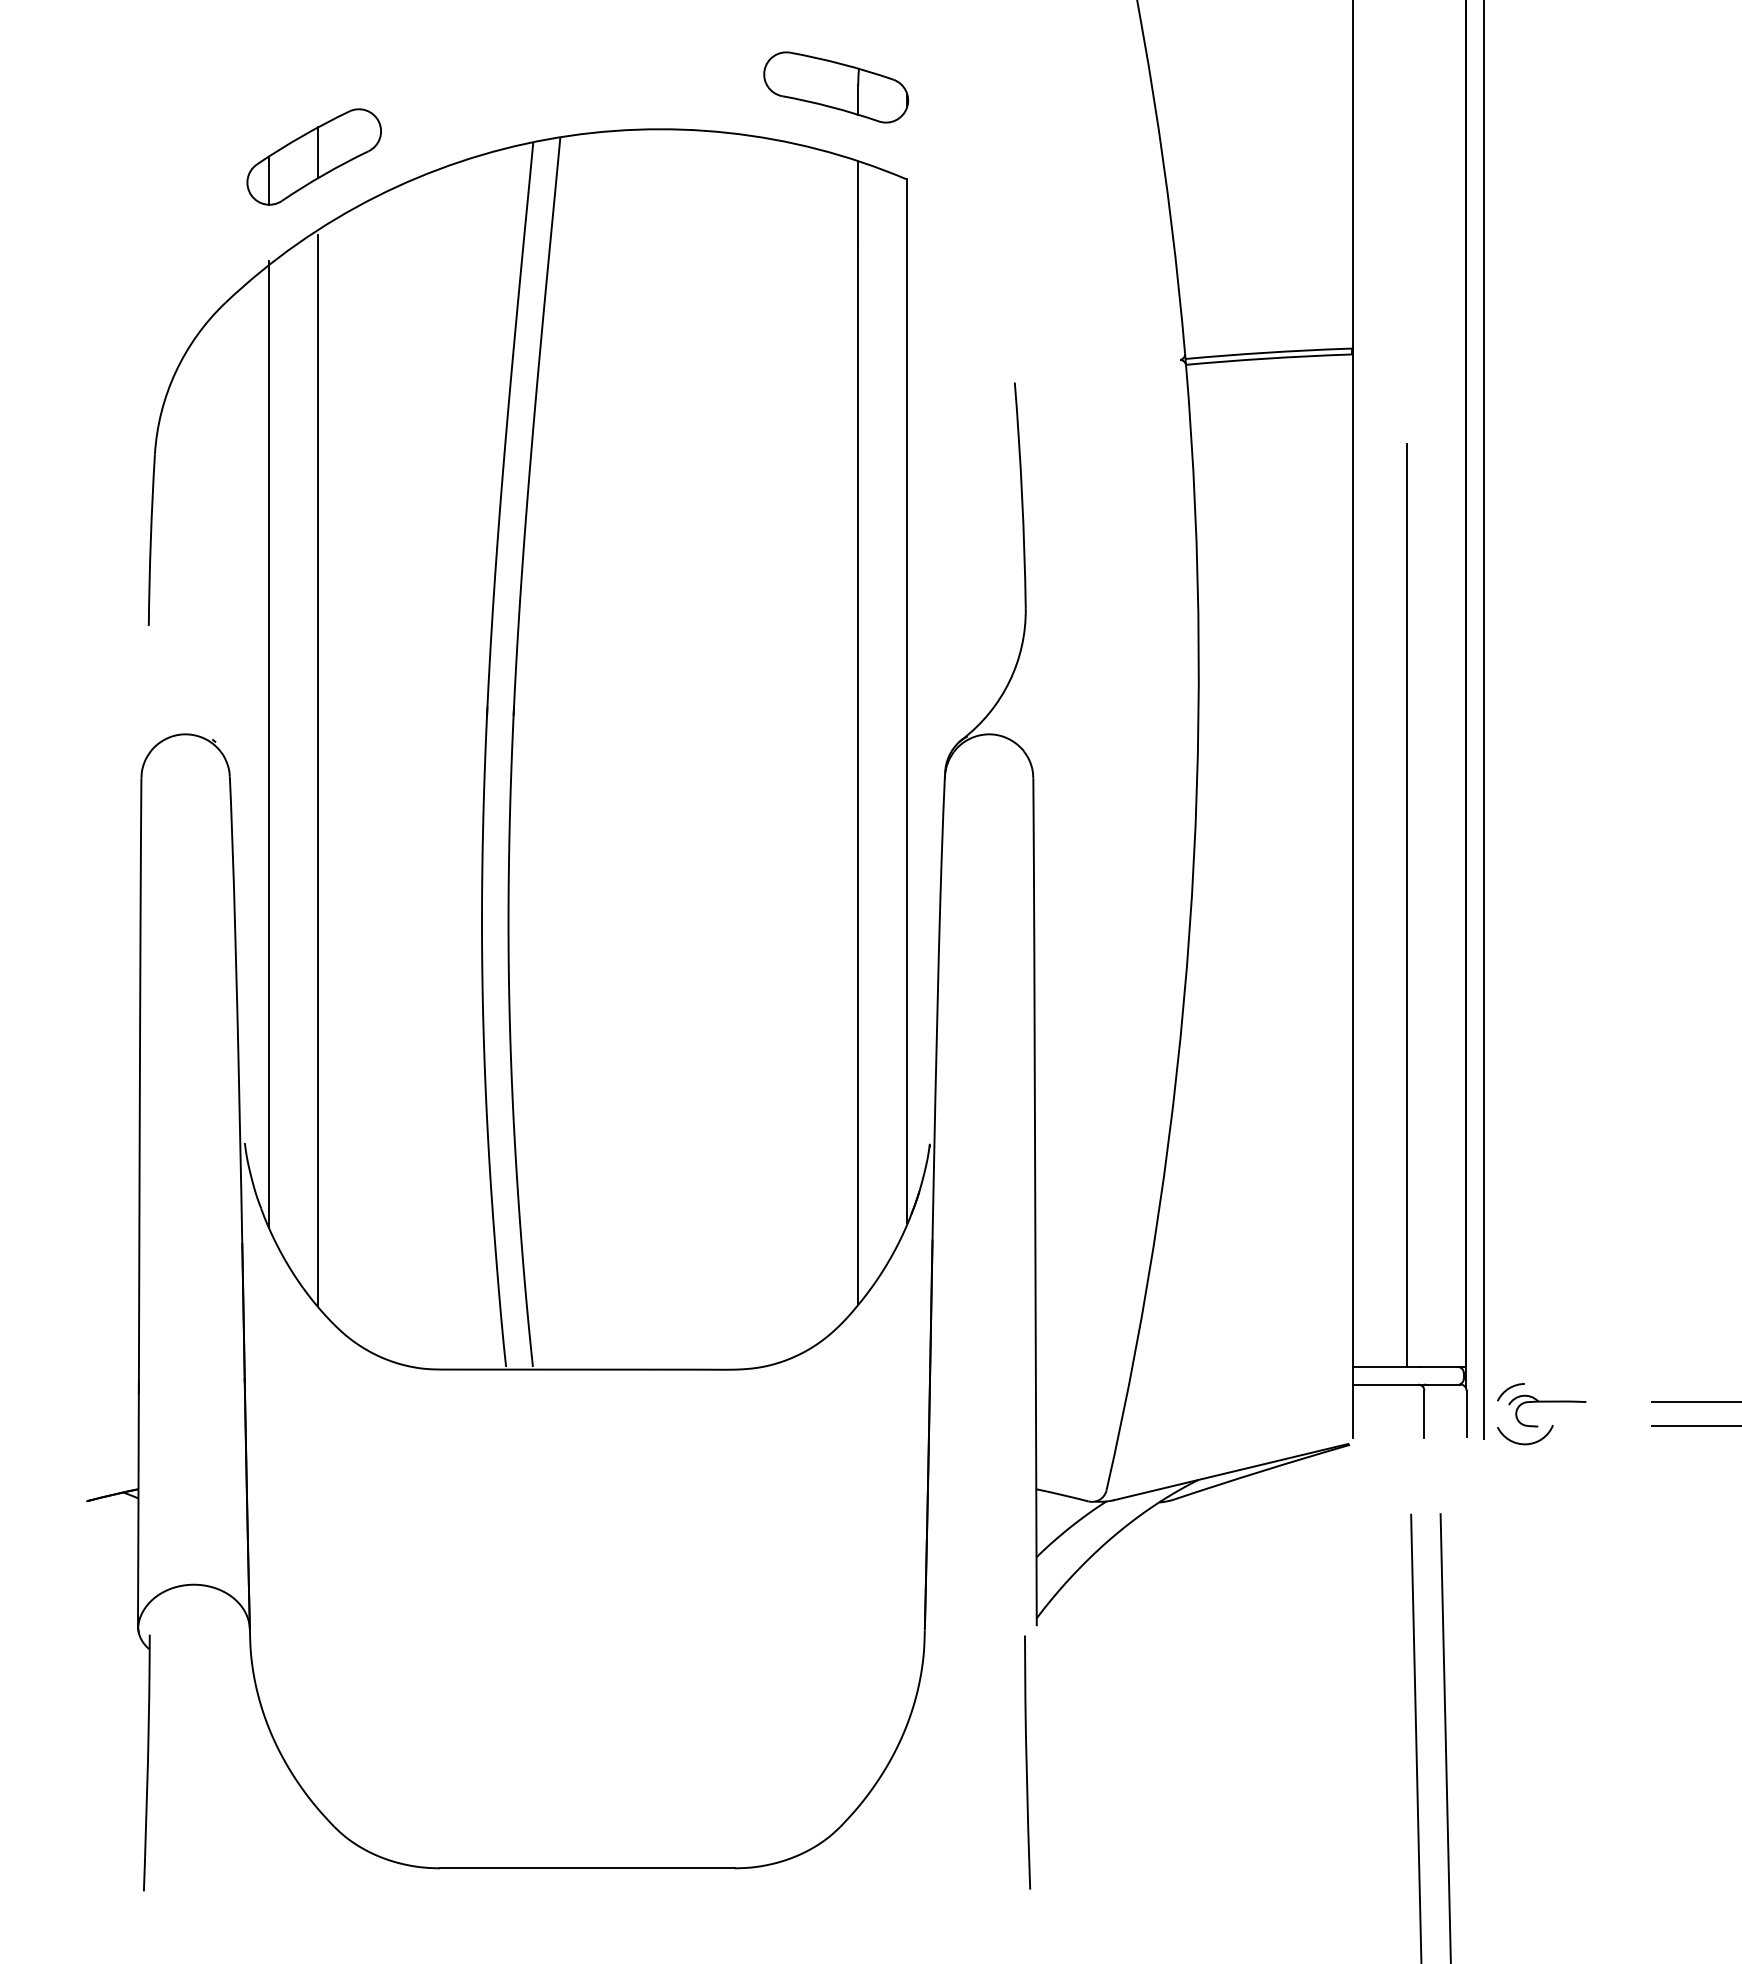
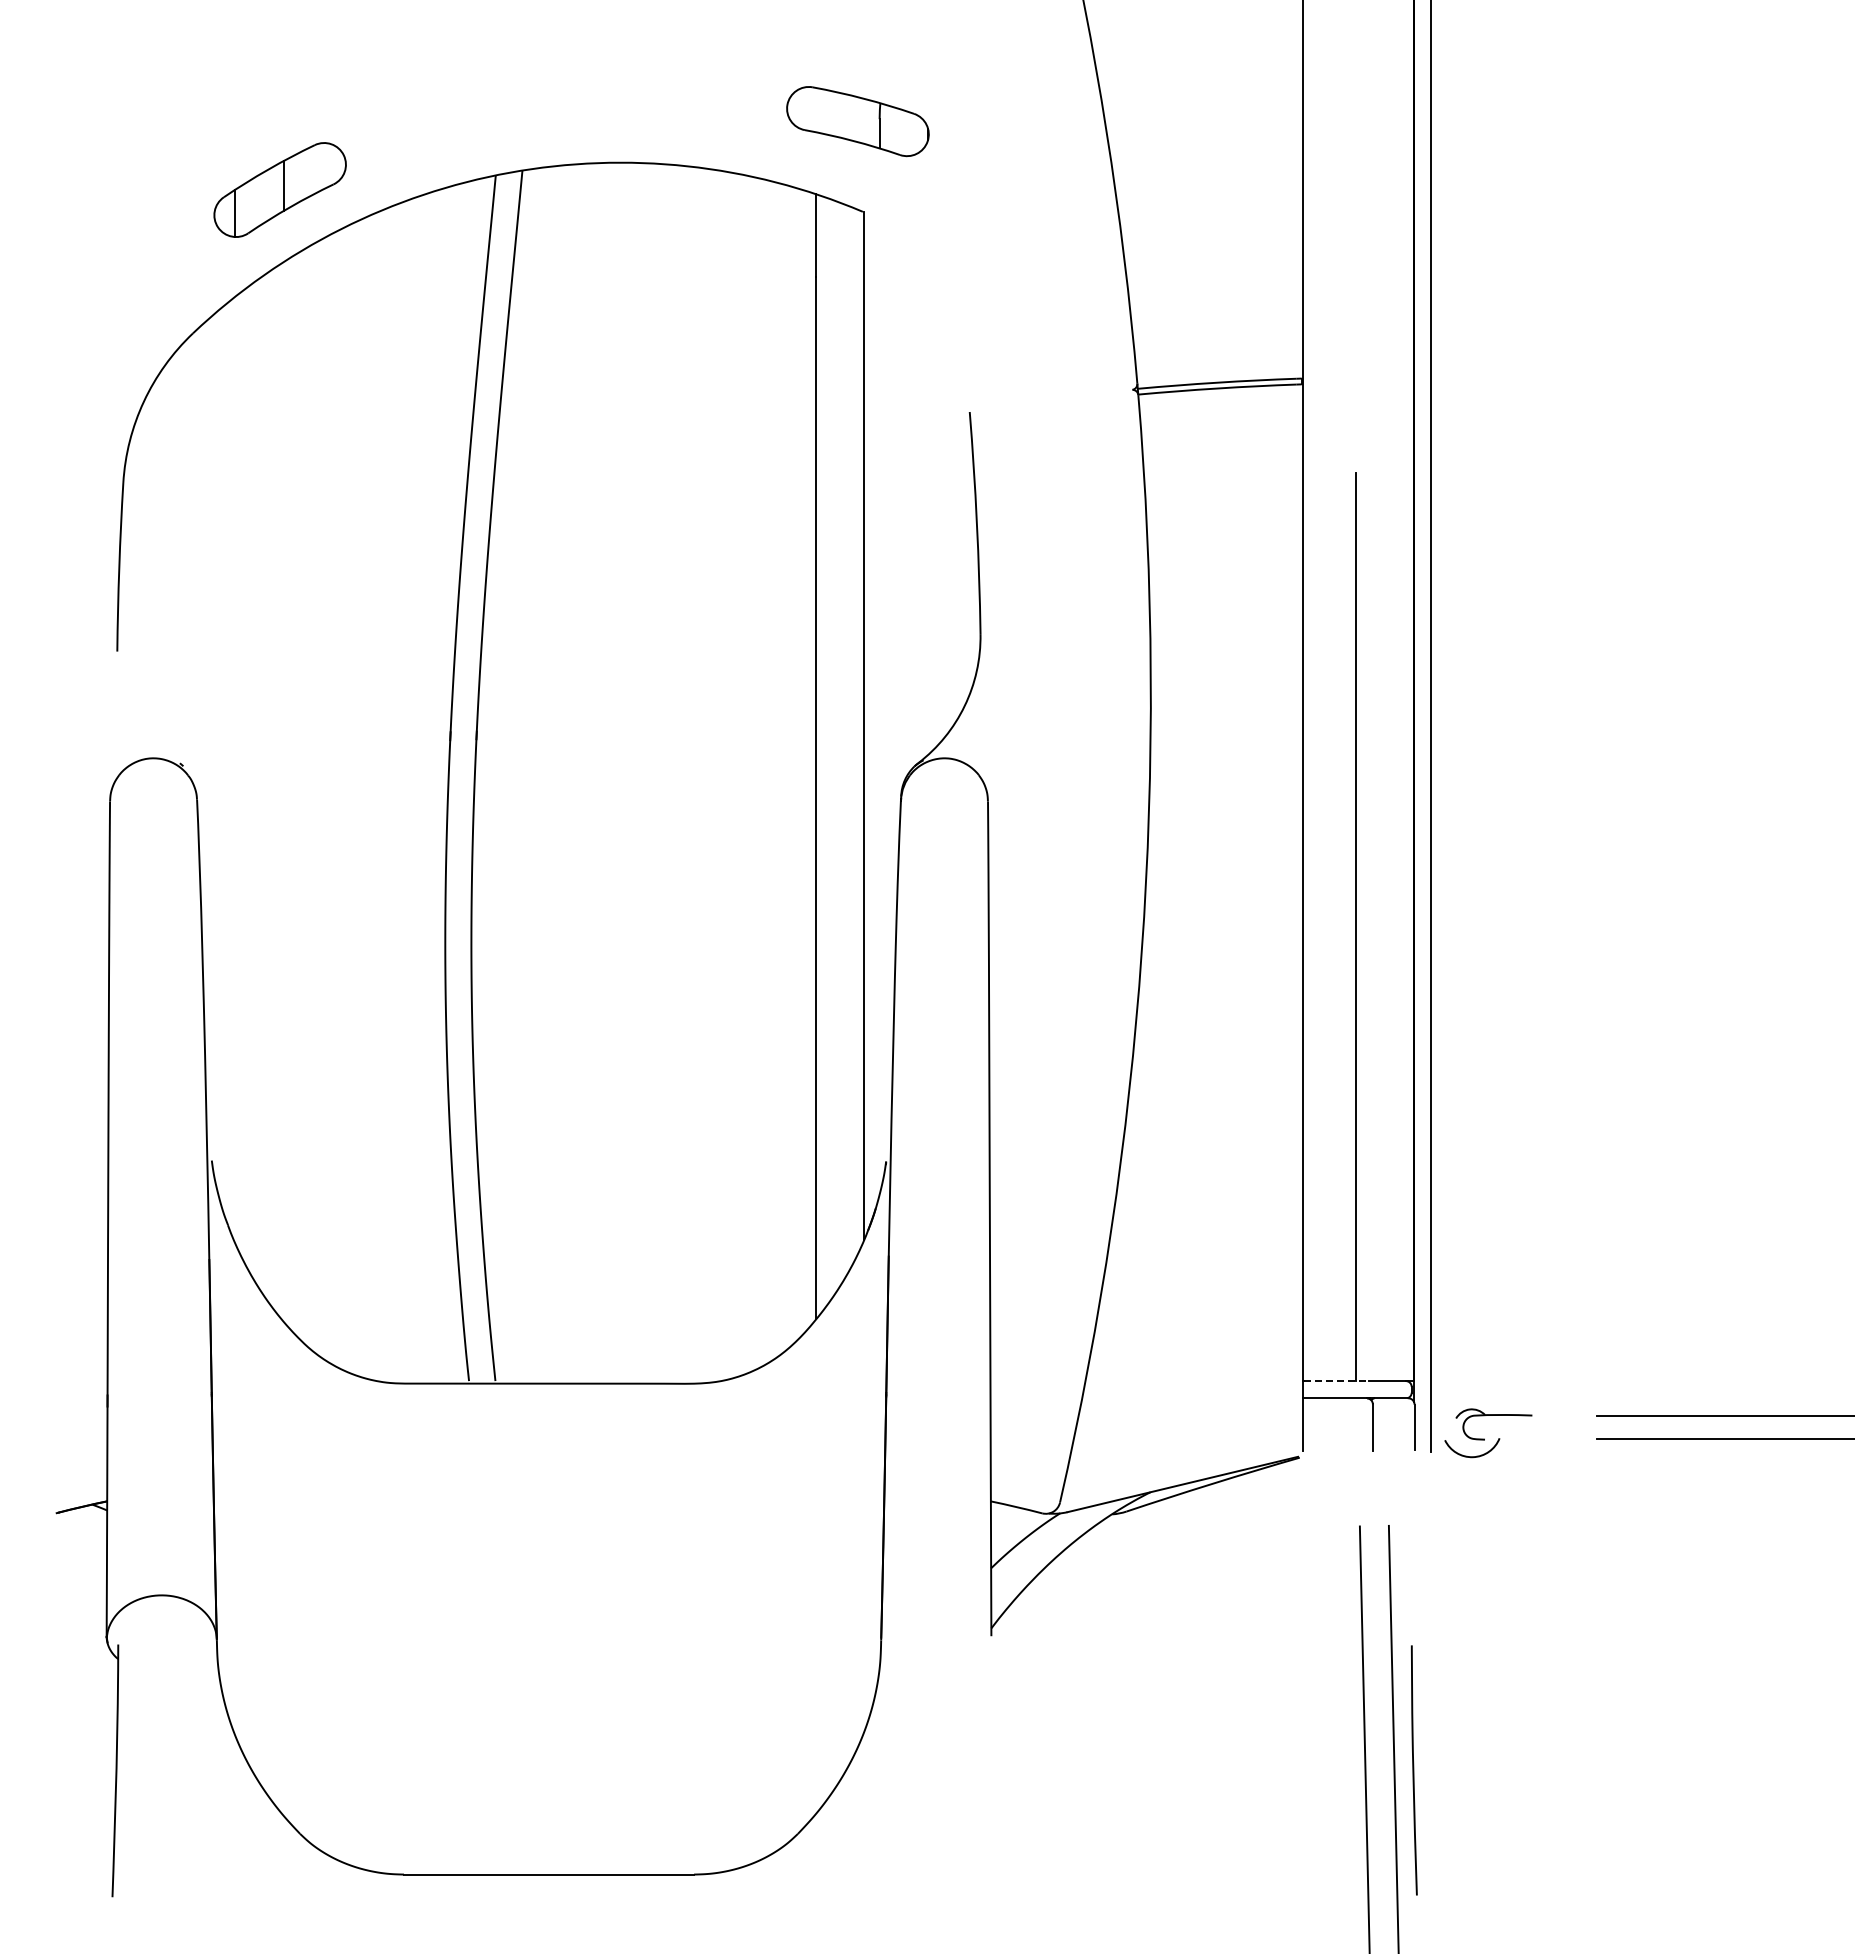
part: (835, 87) -> (857, 121), moved
line: (268, 743) -> (235, 767), removed
line: (317, 770) -> (283, 793), removed
line: (1387, 1367) -> (1336, 1381), solid -> dashed
arc: (1509, 1389) -> (1456, 1403), removed
curve: (1026, 1762) -> (1413, 1770), moved

